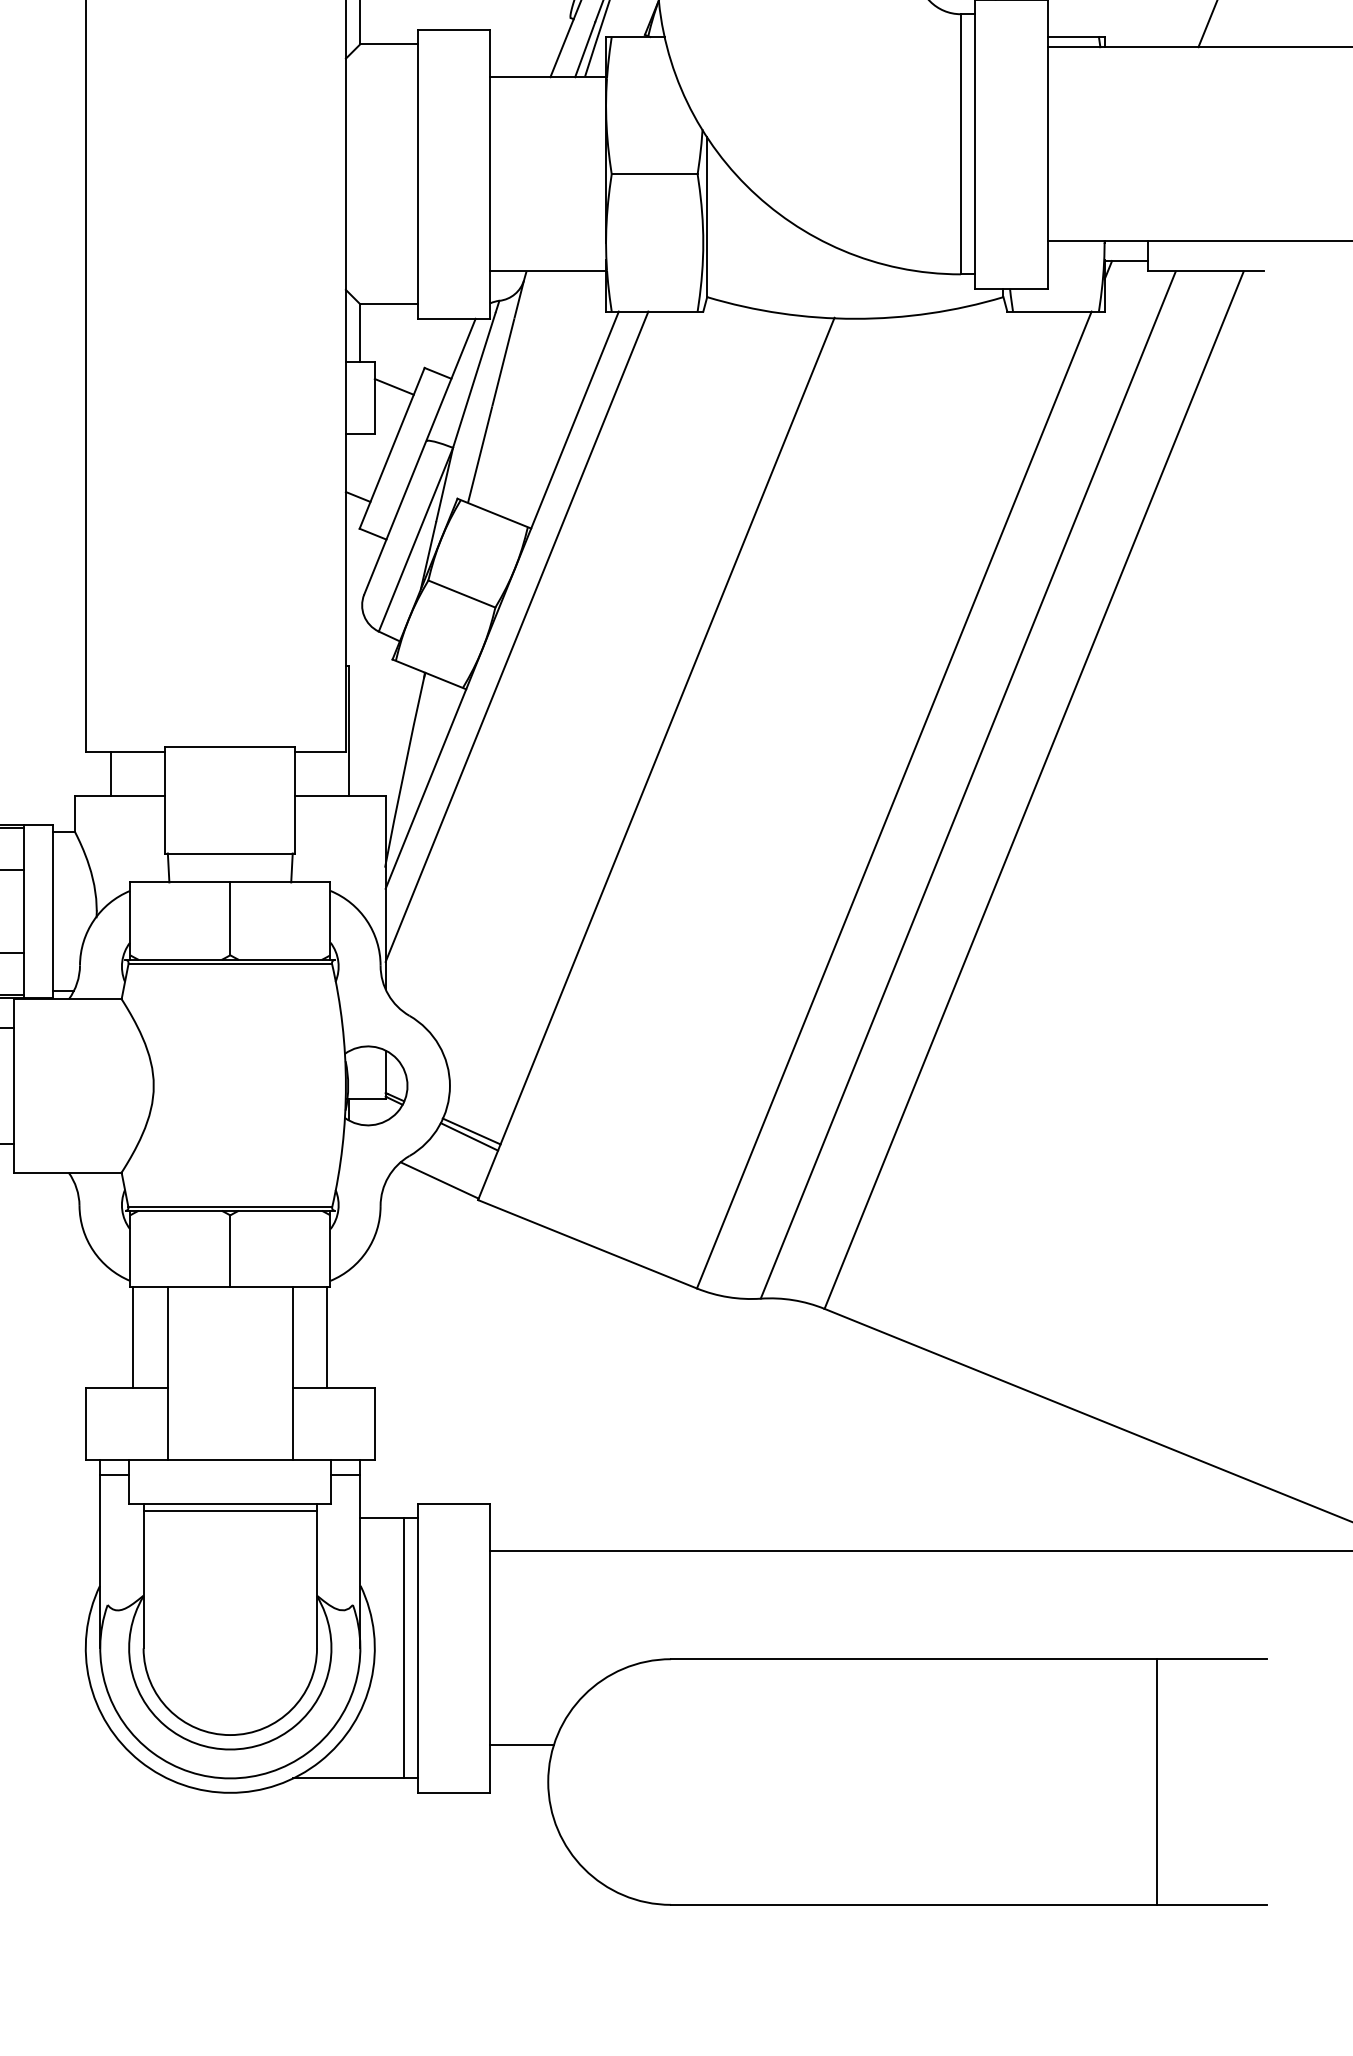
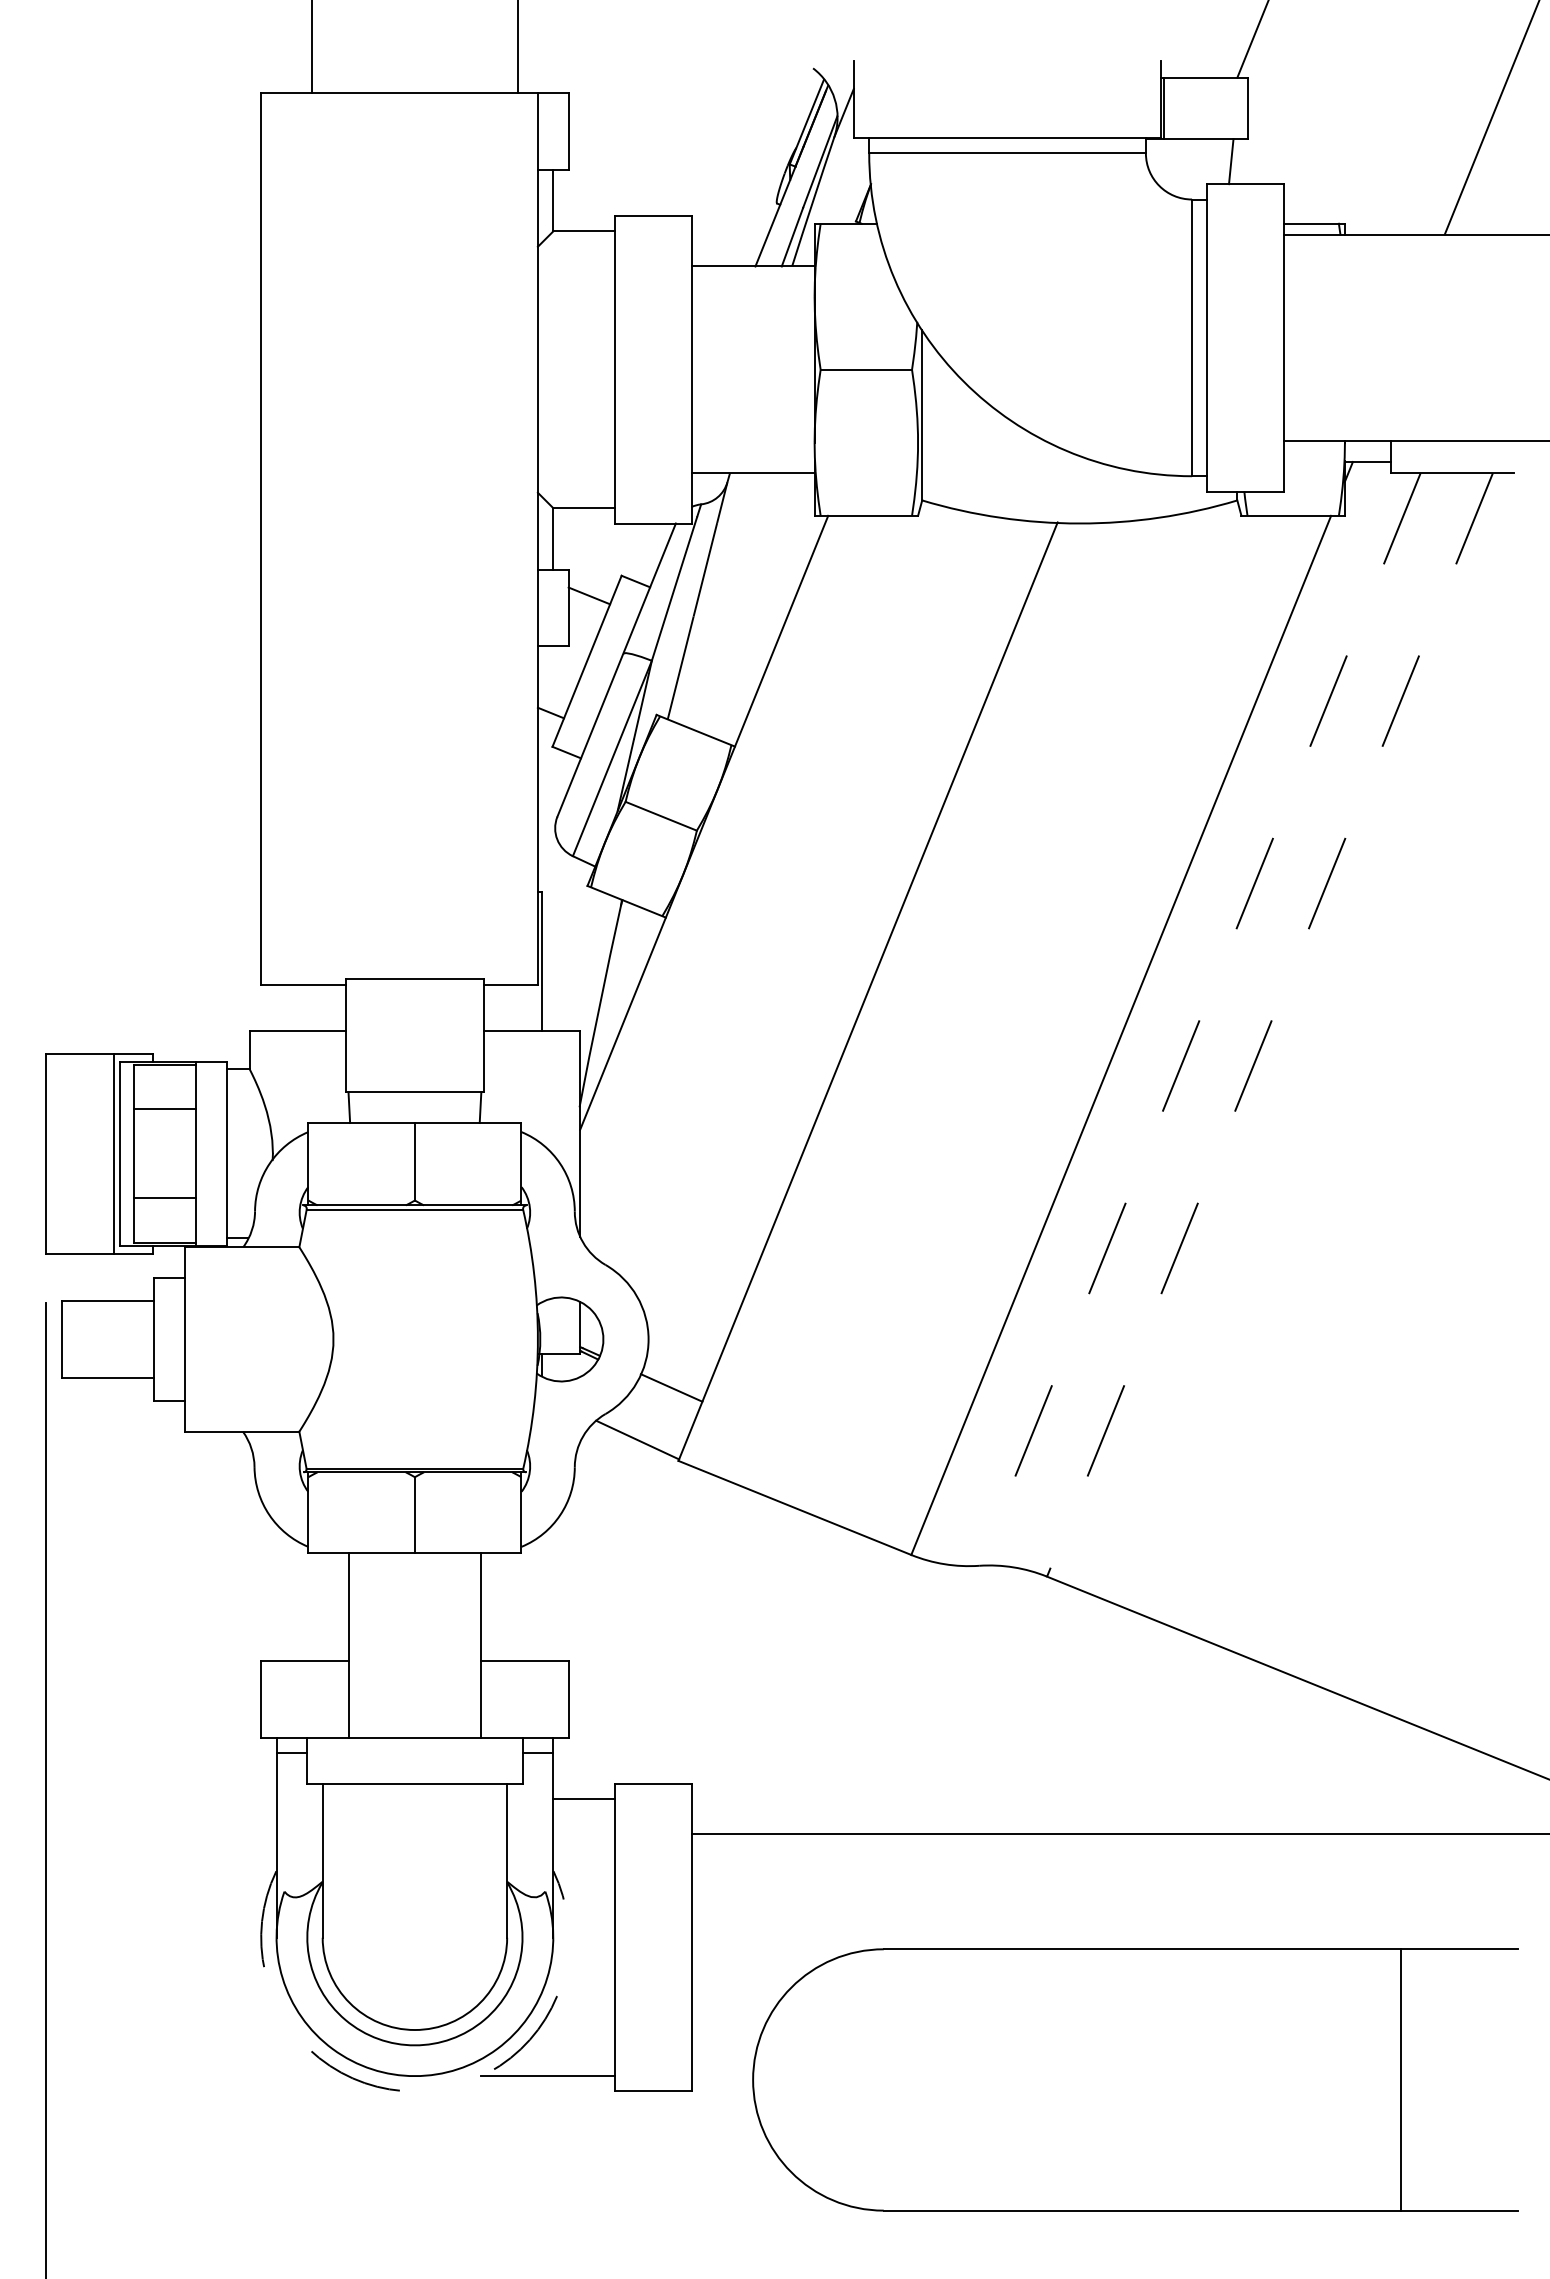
line: (516, 636) -> (719, 861), removed
line: (110, 773) -> (287, 1007), removed
line: (967, 785) -> (1199, 1019), solid -> dashed
line: (1033, 790) -> (1269, 1025), solid -> dashed
line: (468, 1136) -> (668, 1393), removed
line: (133, 1337) -> (311, 1607), removed
line: (327, 1337) -> (518, 1607), removed
line: (229, 1510) -> (414, 1791), removed
line: (403, 1648) -> (599, 1937), removed
line: (522, 1745) -> (725, 2041), removed
arc: (229, 1792) -> (414, 2091), solid -> dashed

